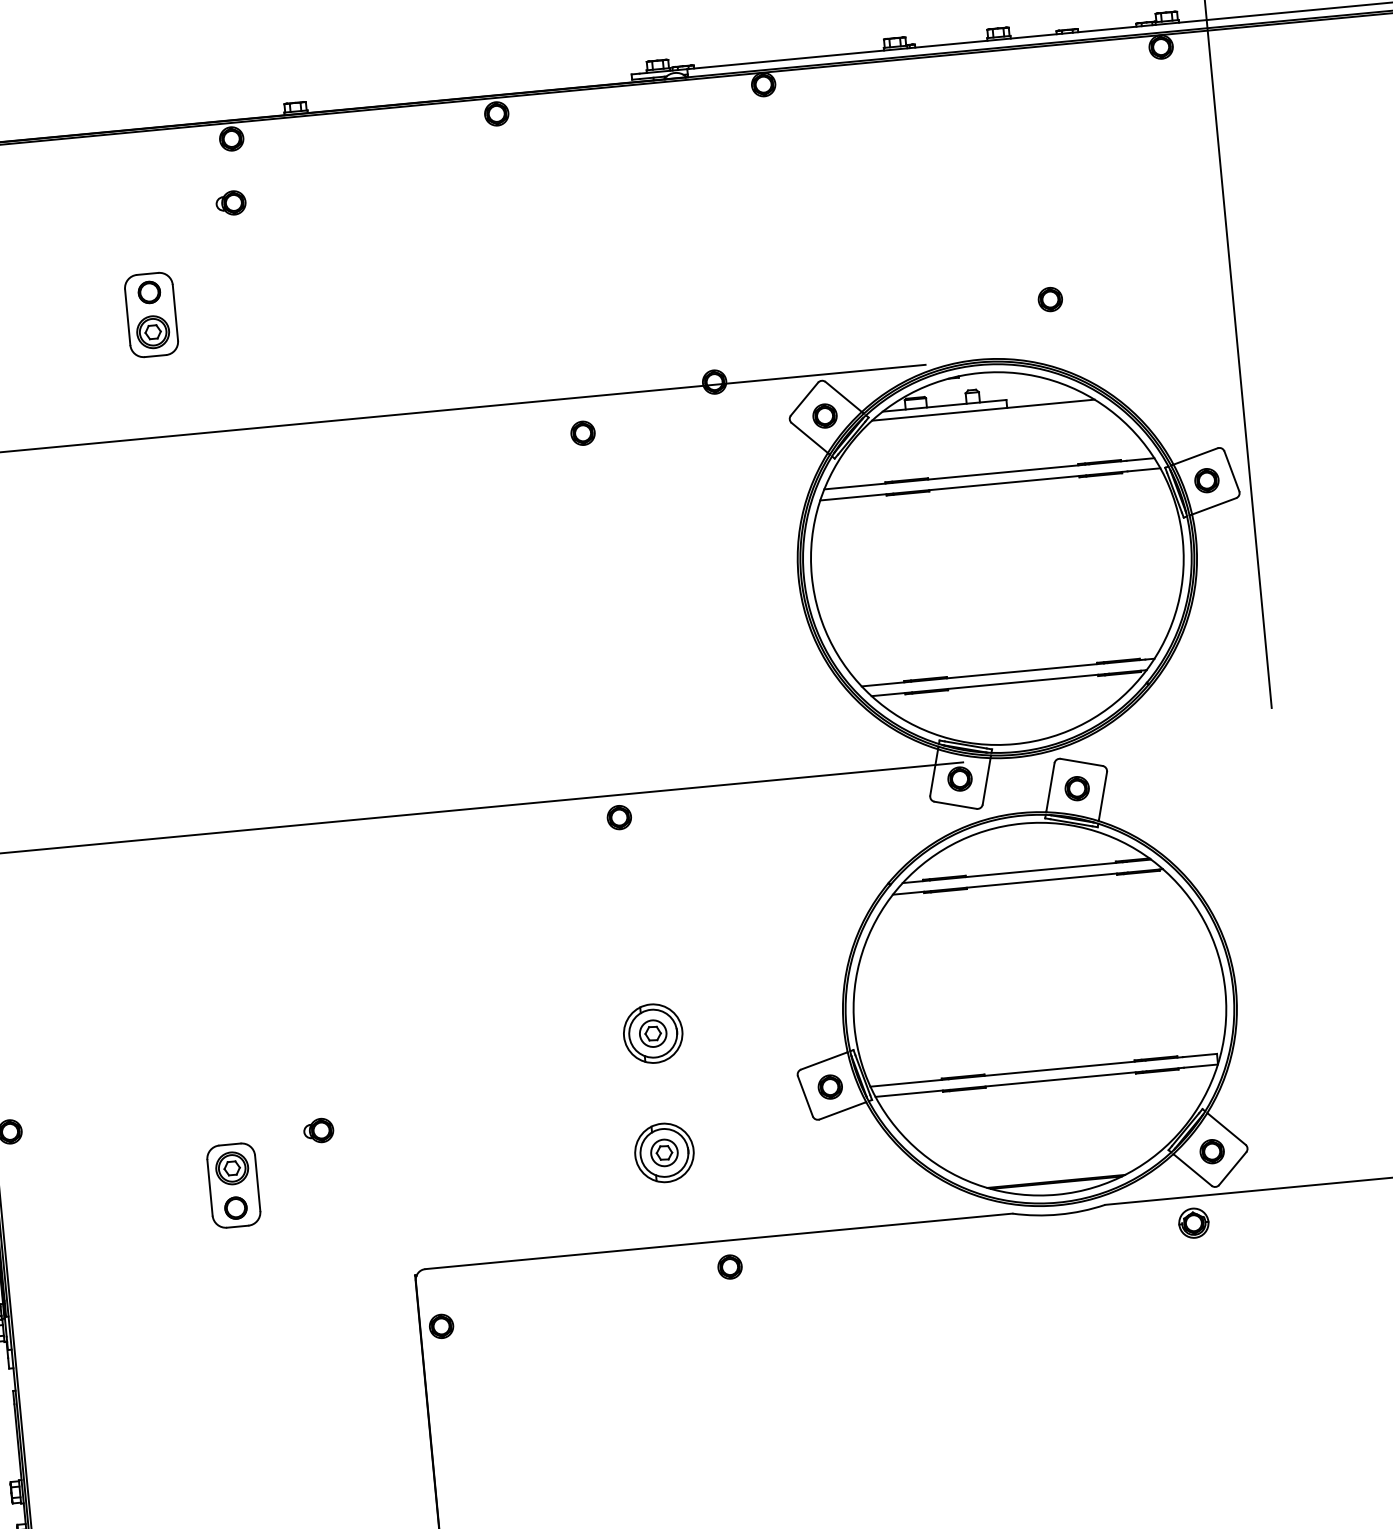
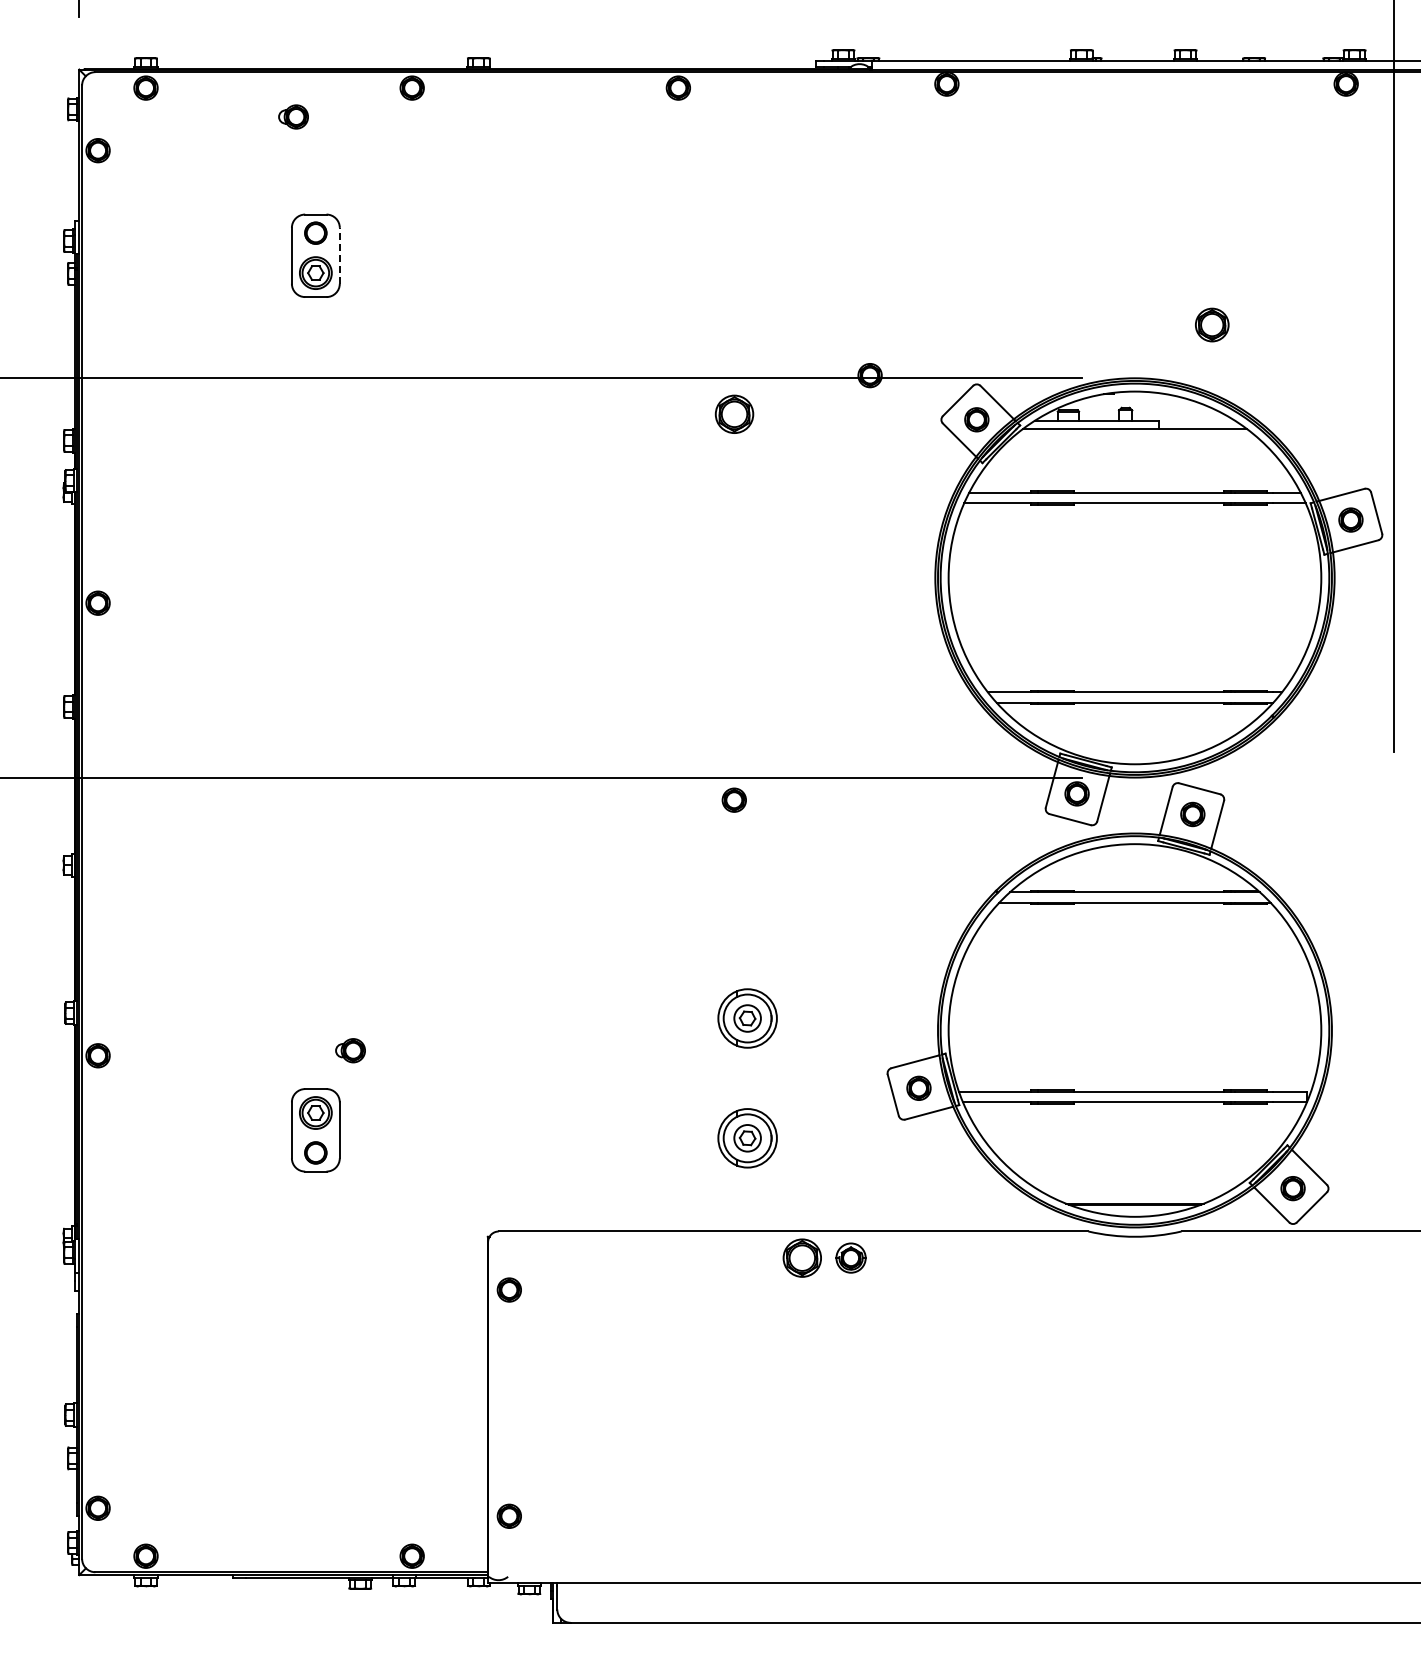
part: (230, 202) -> (293, 116), moved
part: (1049, 299) -> (1211, 324), size x1.4
line: (175, 312) -> (339, 255), solid -> dashed
part: (582, 432) -> (733, 413), size x1.6
part: (318, 1130) -> (350, 1050), moved
part: (1193, 1222) -> (850, 1257), moved
part: (729, 1266) -> (801, 1257), size x1.6

